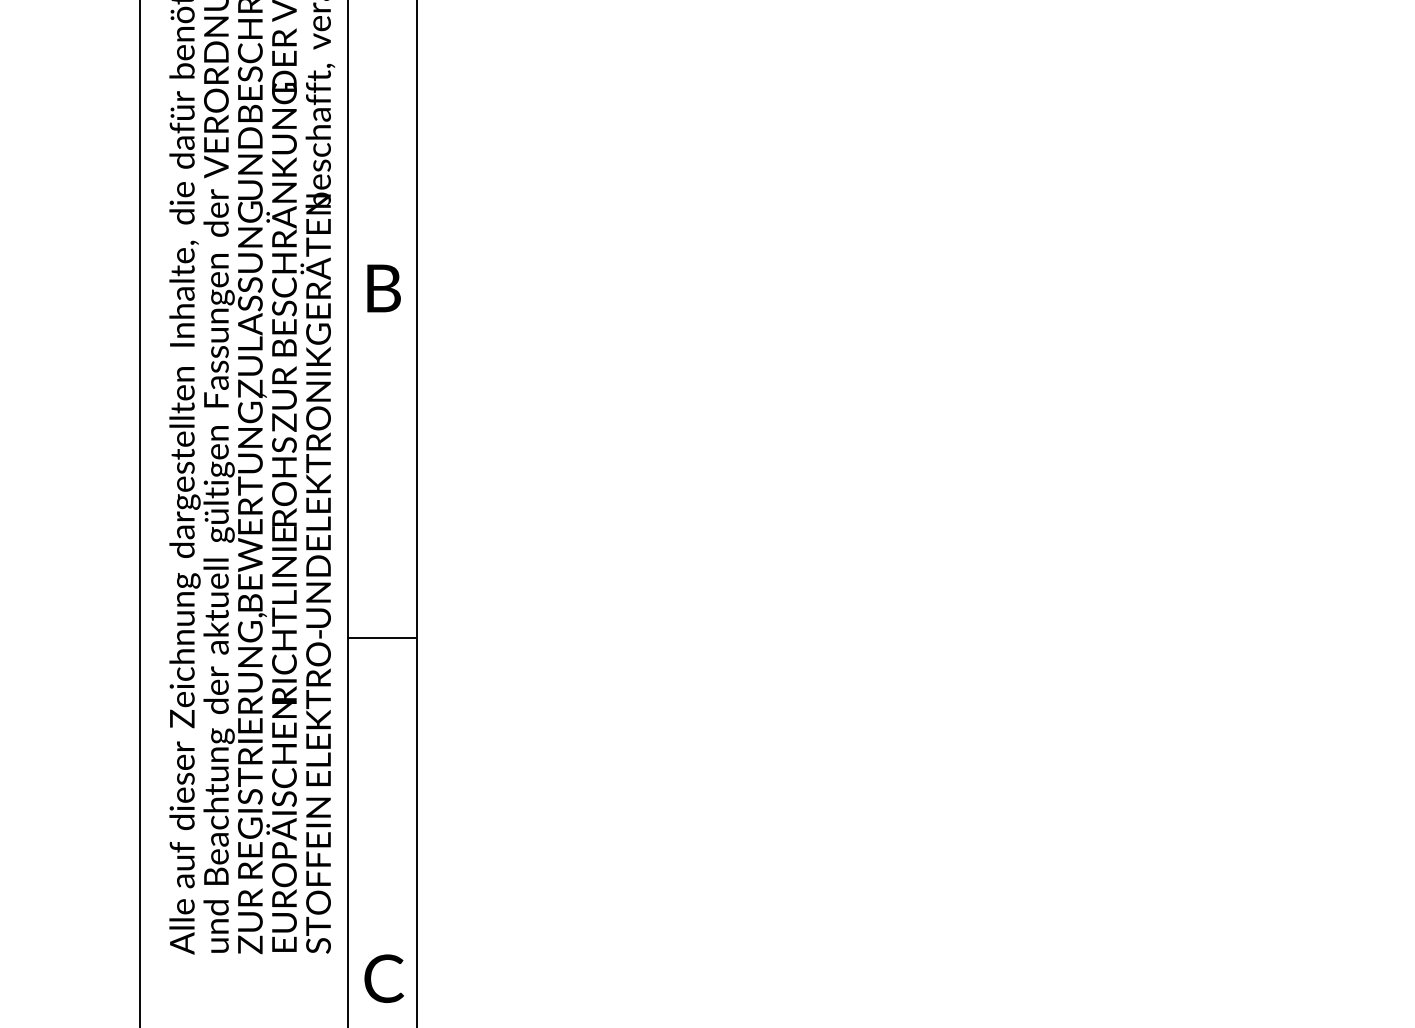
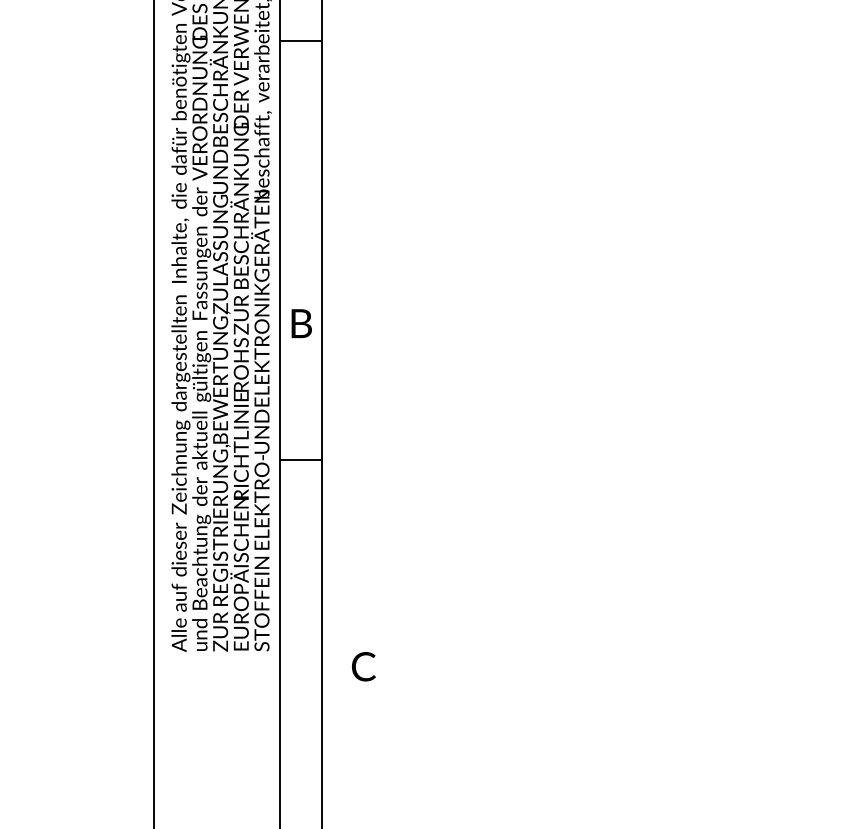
text: (383, 288) -> (301, 323), moved
text: (383, 978) -> (363, 666), moved

